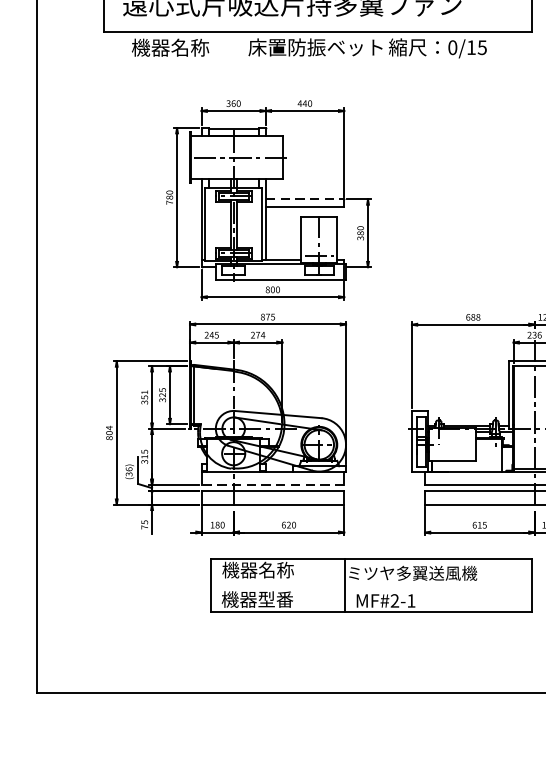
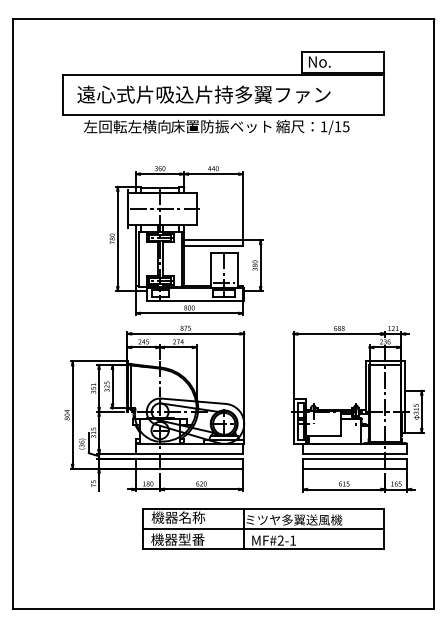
text: (190, 47) -> (127, 126), 機器名称 -> 左回転左横向
text: (452, 47) -> (323, 126), 0/15 -> 1/15
line: (306, 199) -> (214, 240), dashed -> solid
line: (272, 484) -> (189, 453), dashed -> solid
line: (371, 586) -> (263, 529), added

